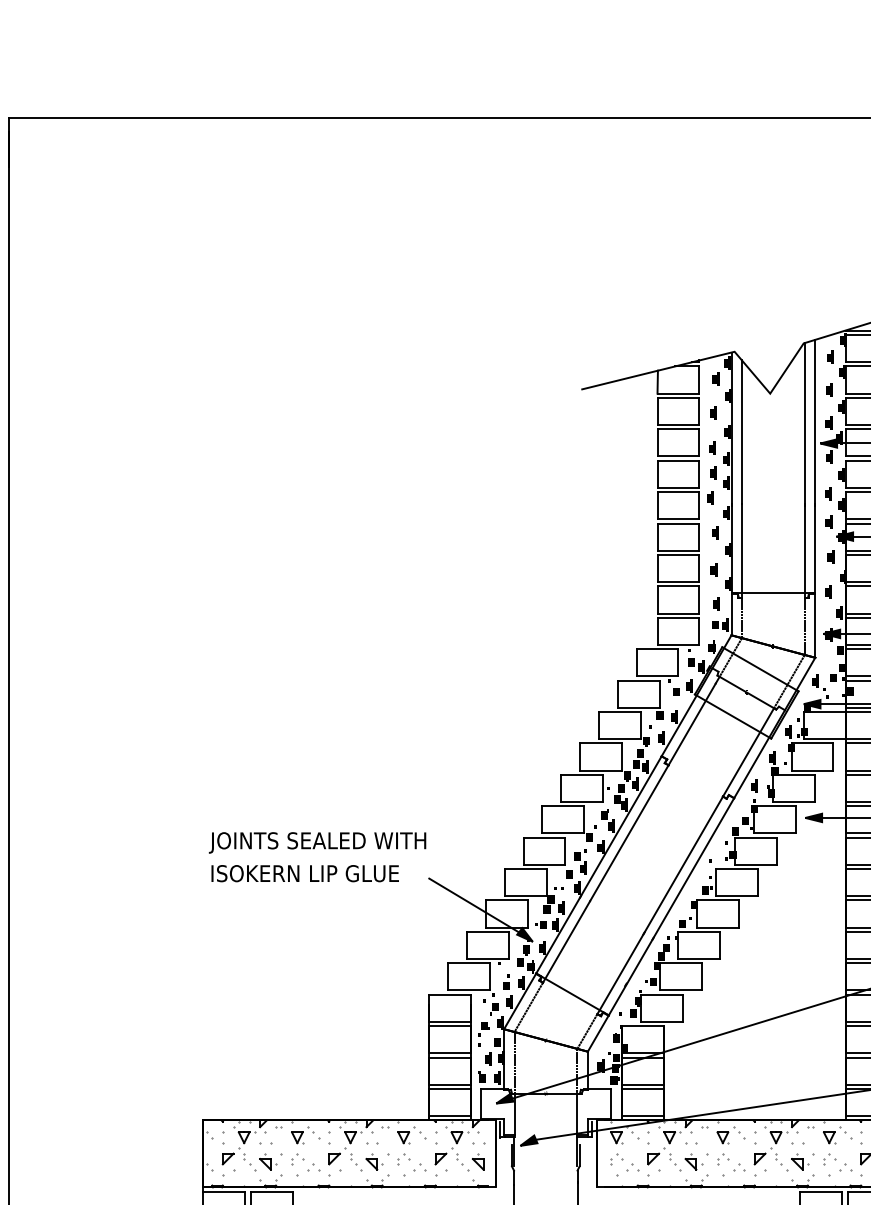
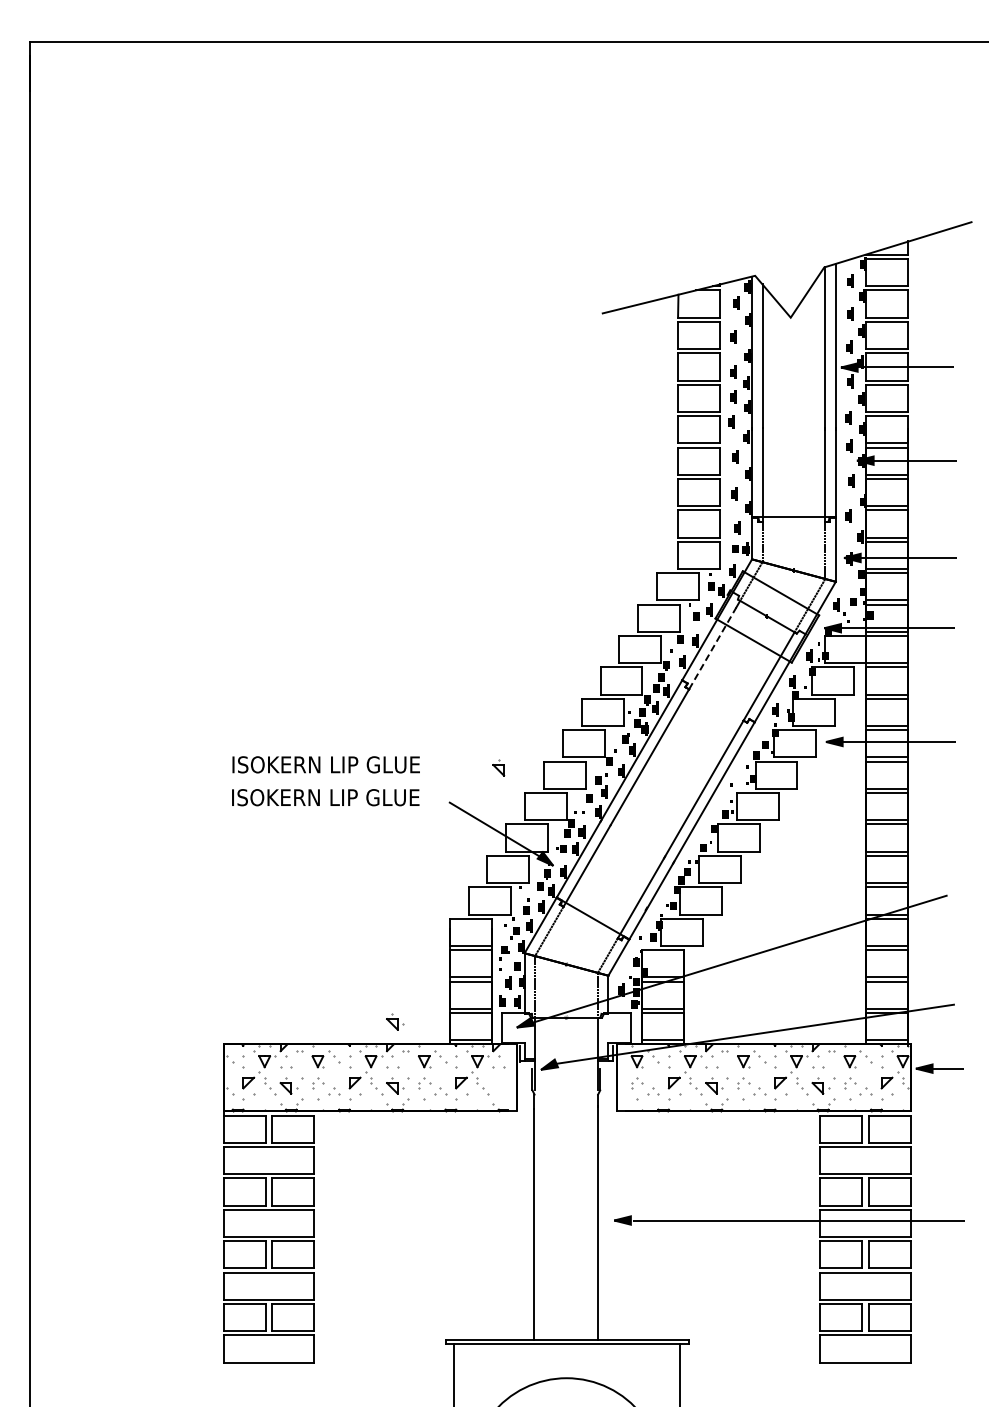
line: (691, 724) -> (712, 648), solid -> dashed
text: (316, 842) -> (337, 766), JOINTS SEALED WITH -> ISOKERN LIP GLUE
part: (374, 1097) -> (395, 1021), added
part: (477, 1161) -> (498, 767), moved

